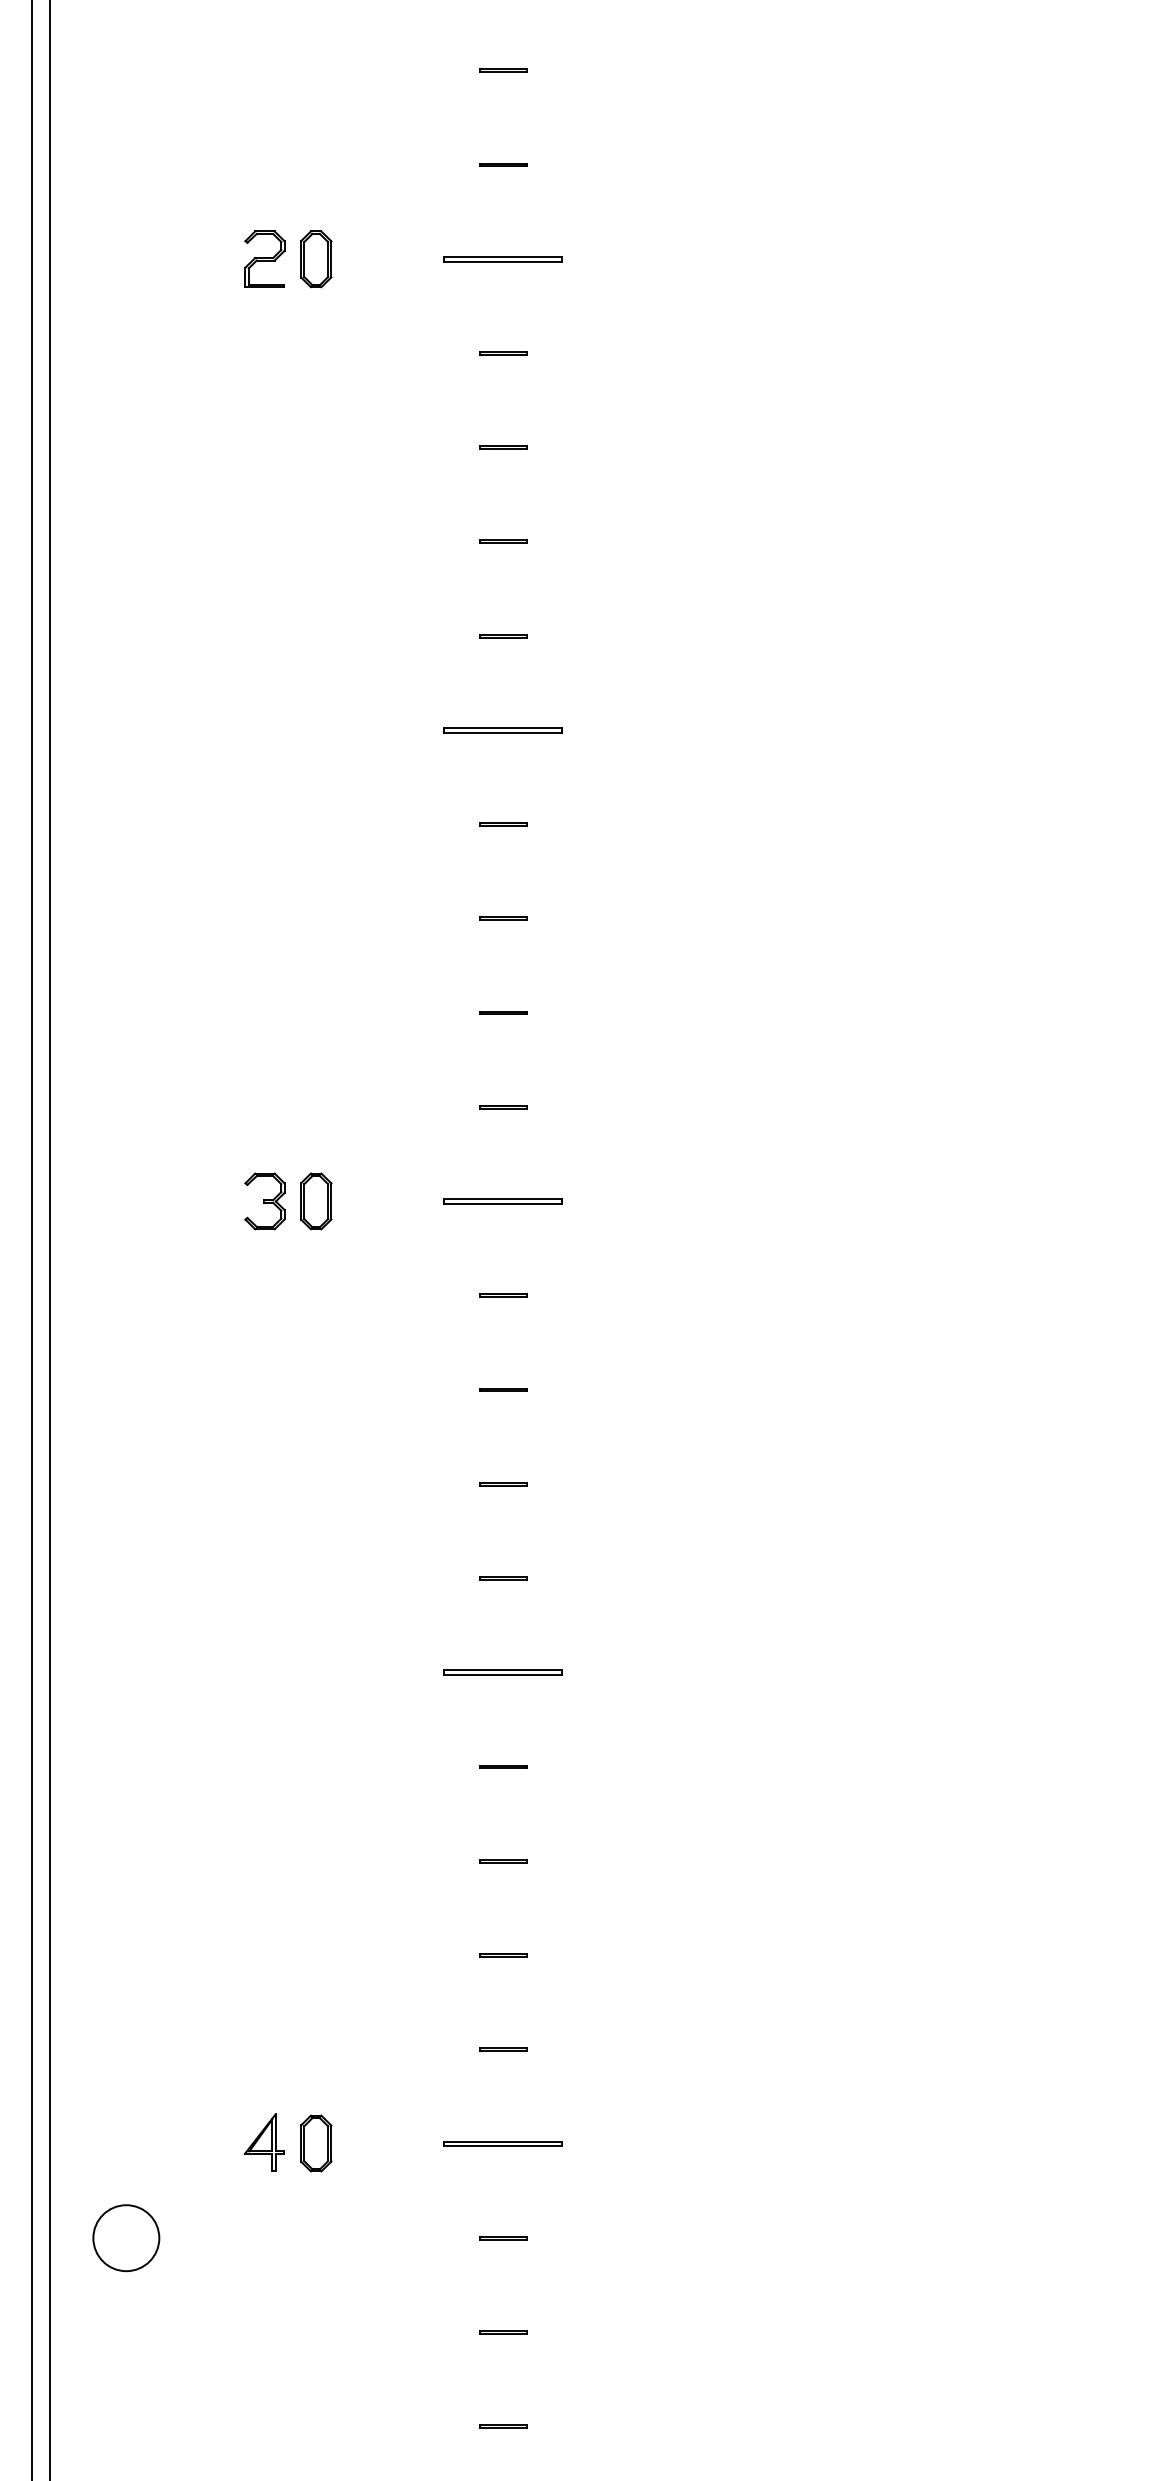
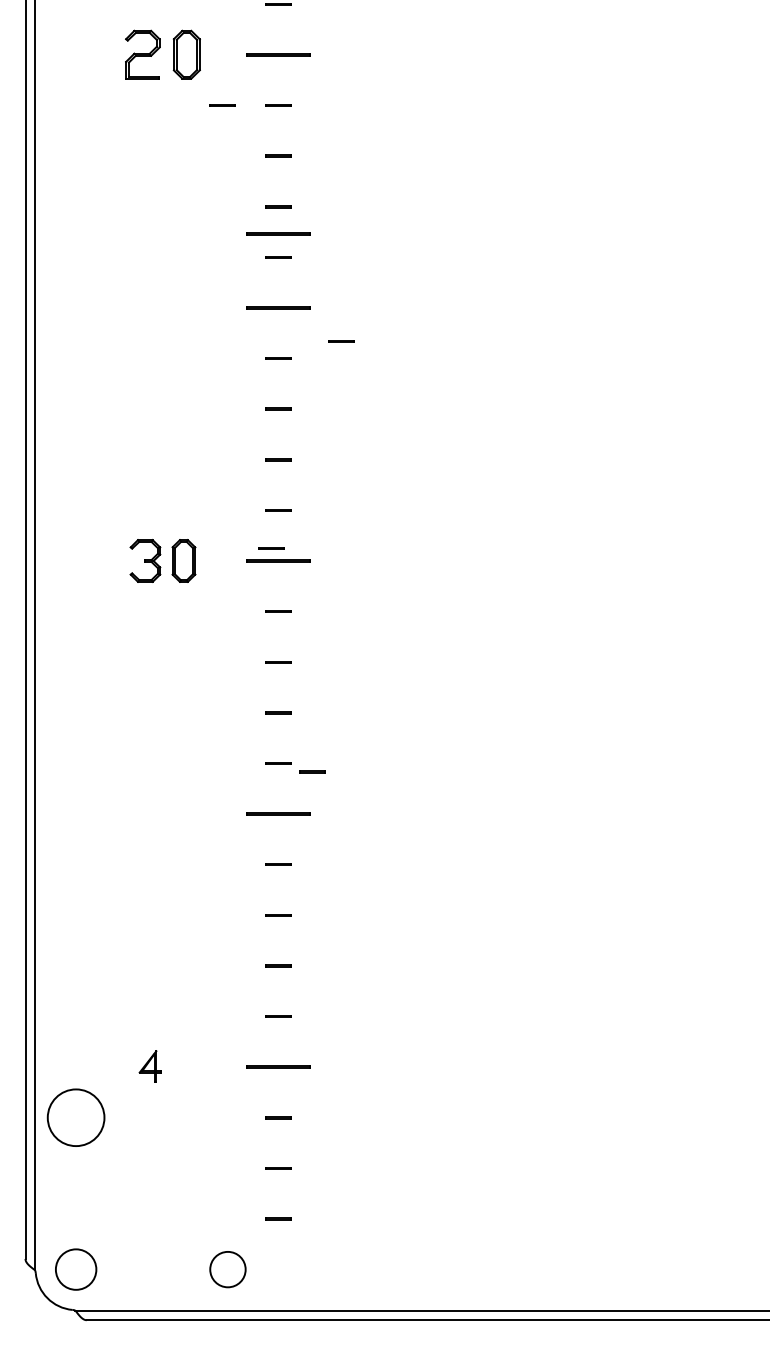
part: (289, 260) -> (163, 55), size x1.6
line: (398, 353) -> (222, 105), added
line: (503, 591) -> (278, 233), added
line: (620, 792) -> (341, 341), added
line: (490, 1178) -> (271, 548), added
part: (289, 1200) -> (163, 560), size x1.4
line: (566, 1593) -> (312, 771), added
part: (316, 2142) -> (178, 1066), removed
circle: (125, 2237) -> (75, 1117), size x1.6

